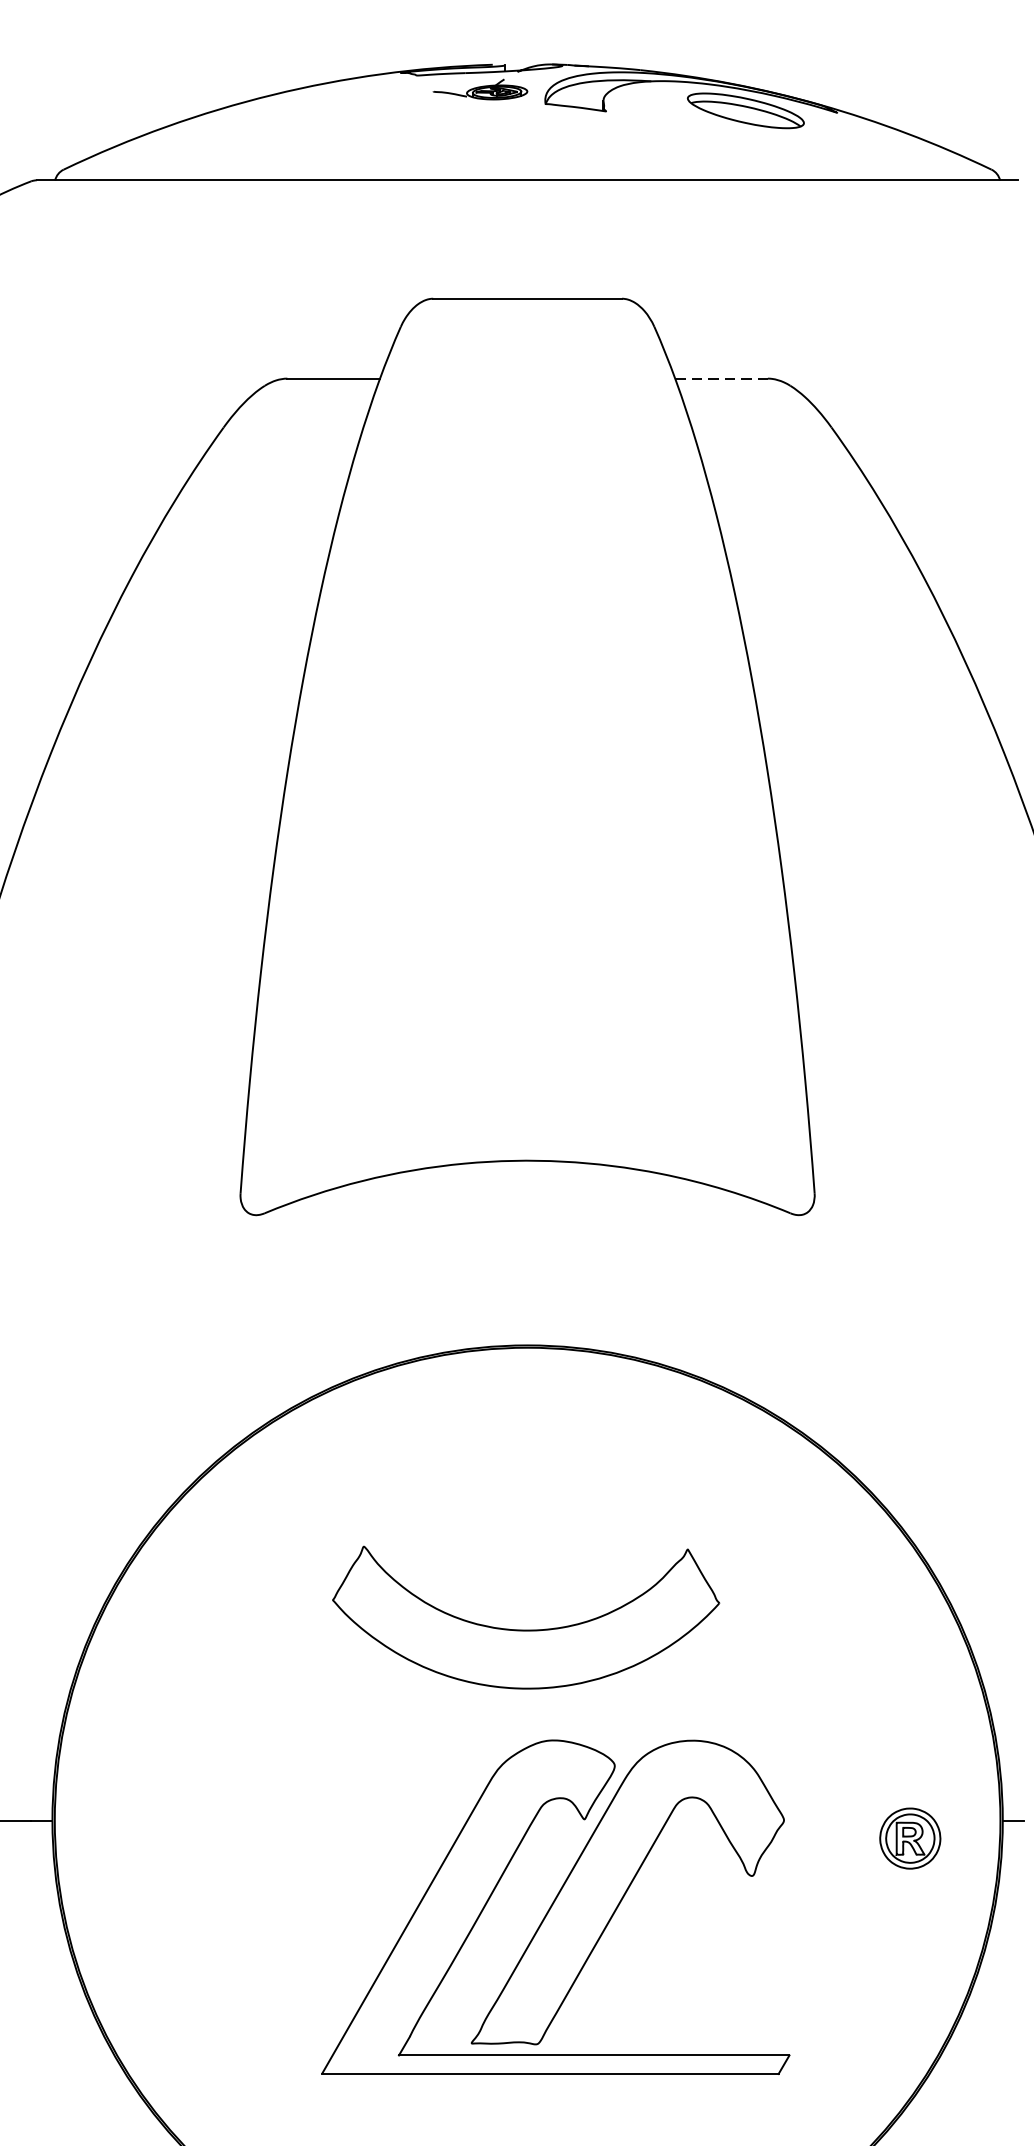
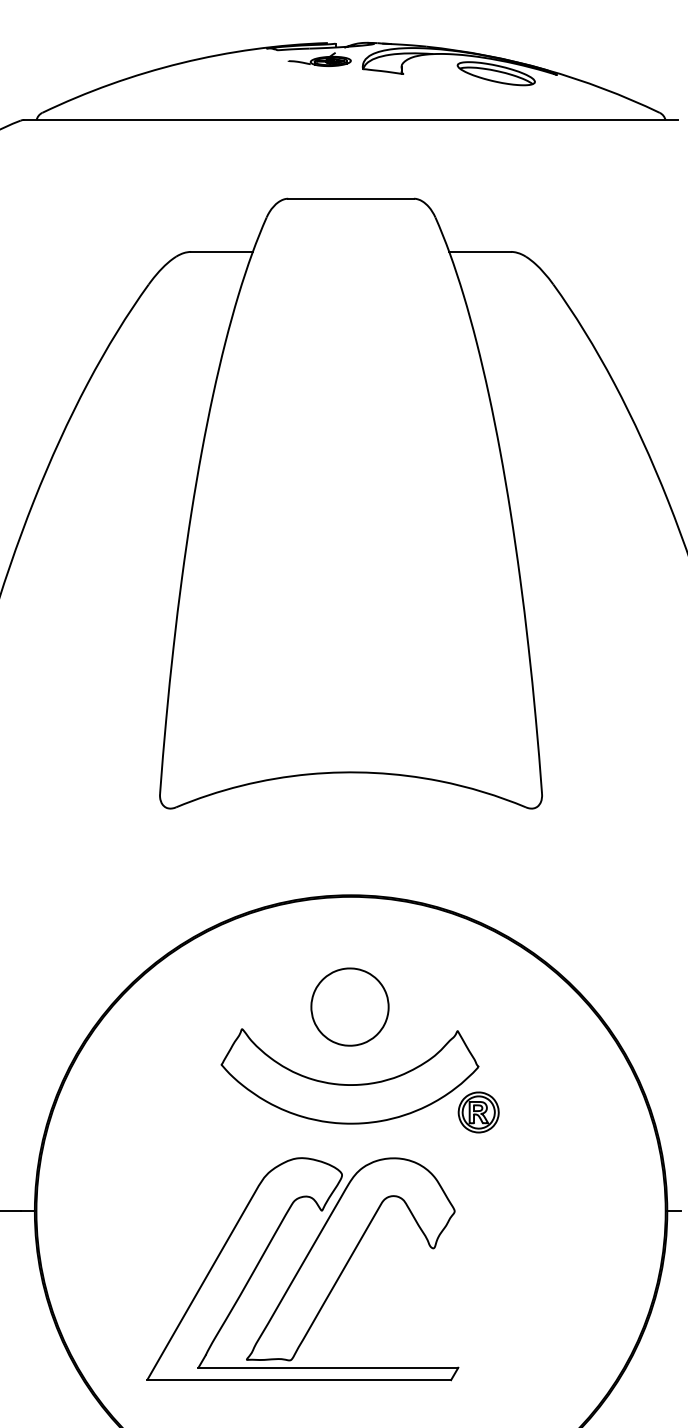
line: (722, 378) -> (480, 251), dashed -> solid
part: (525, 1512) -> (349, 1006), added
part: (909, 1838) -> (478, 1112), moved
part: (555, 1907) -> (302, 1269), moved

